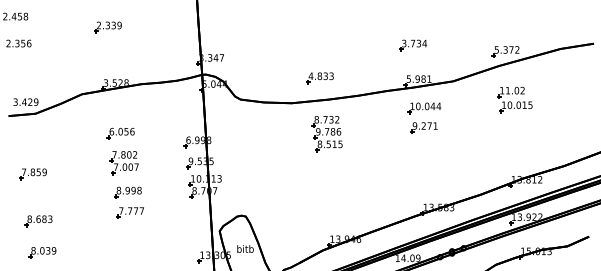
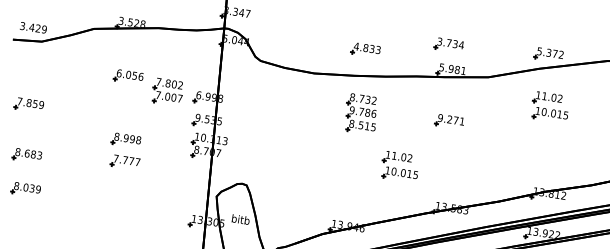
part: (413, 45) -> (449, 45), moved
part: (319, 78) -> (365, 50), moved
part: (424, 108) -> (453, 101), removed
part: (326, 134) -> (360, 114), moved
part: (123, 163) -> (166, 92), moved
part: (384, 176) -> (399, 166), added

